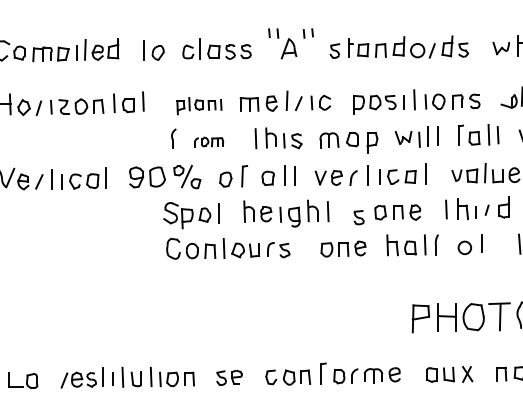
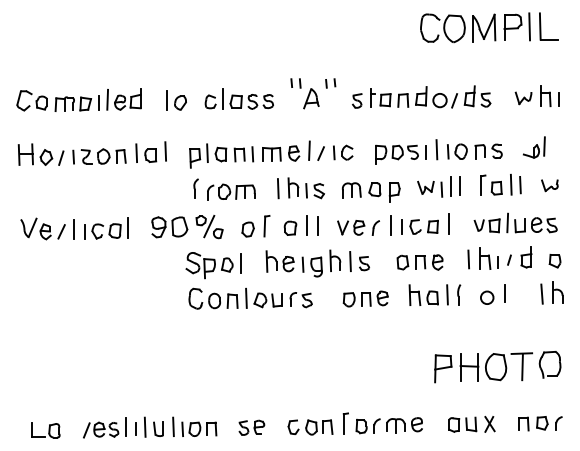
part: (199, 105) -> (221, 155), size x1.43
part: (209, 141) -> (231, 191), size x1.67
part: (359, 217) -> (364, 263), moved

